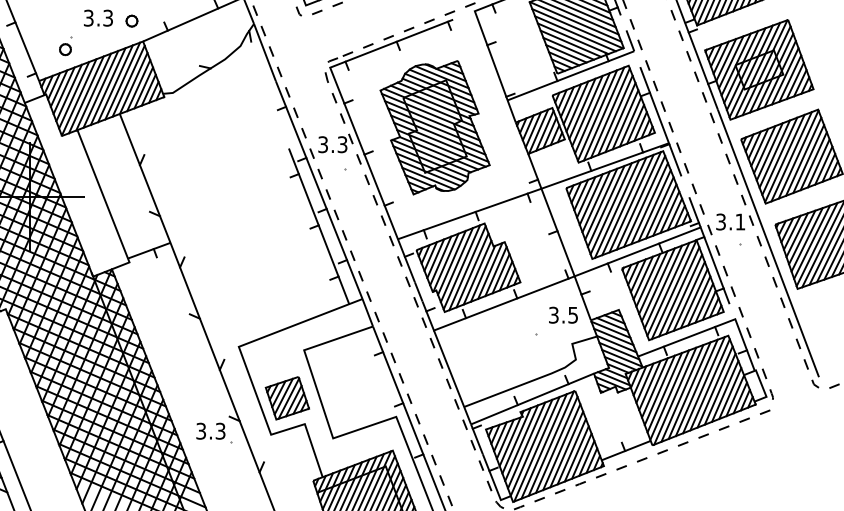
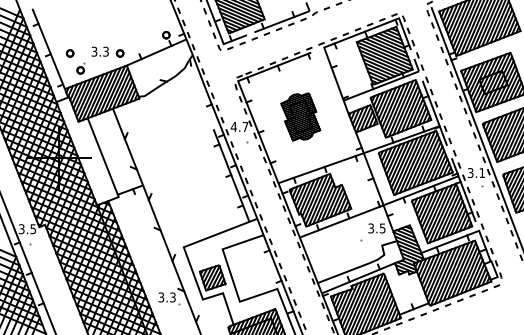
part: (48, 21) -> (70, 53), added
part: (435, 127) -> (300, 116), size x0.6
text: (332, 143) -> (239, 126), 3.3 -> 4.7

